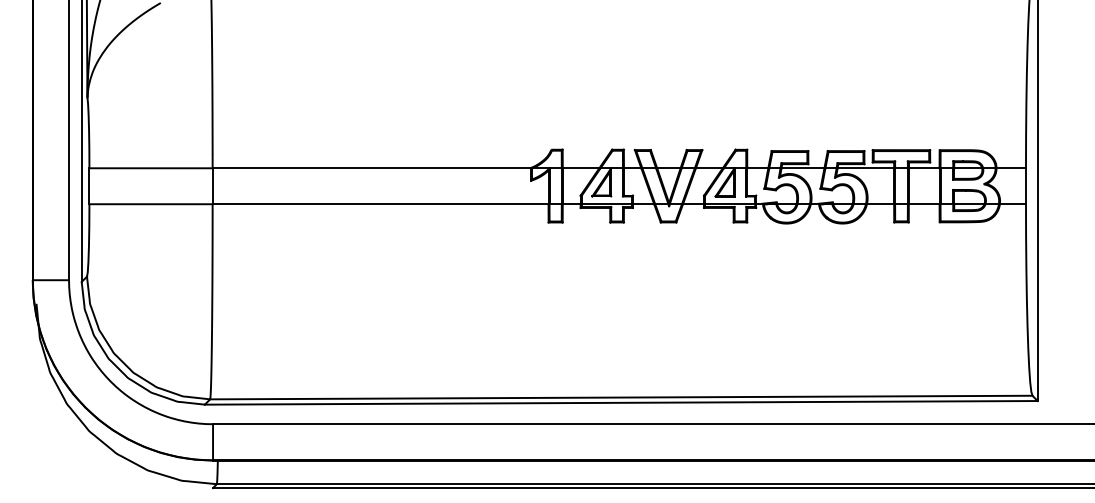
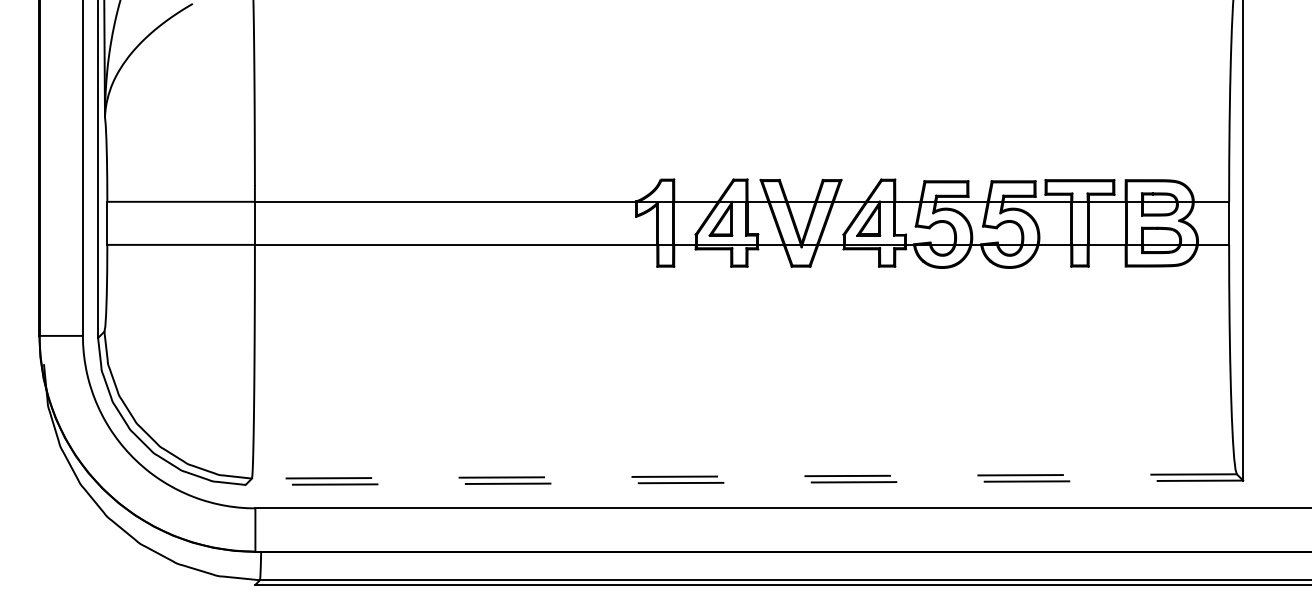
line: (620, 397) -> (743, 476), solid -> dashed
line: (621, 402) -> (744, 482), solid -> dashed

